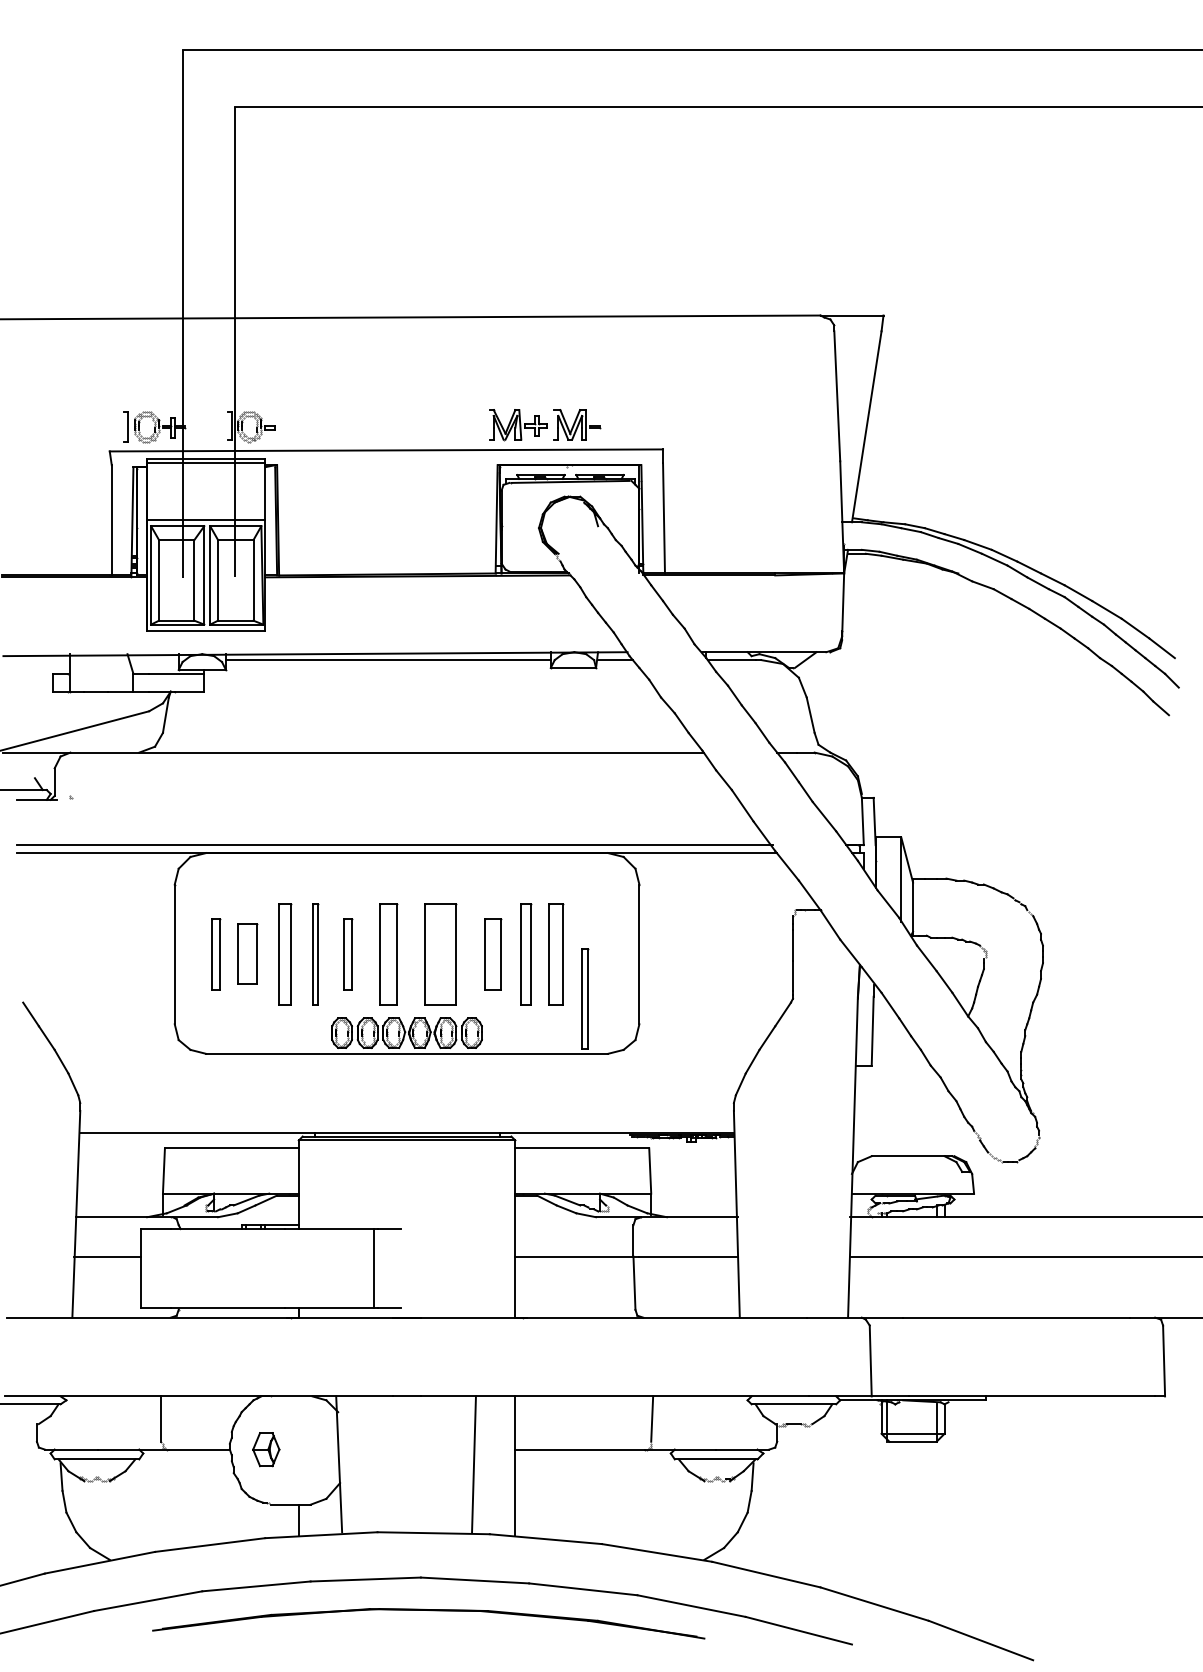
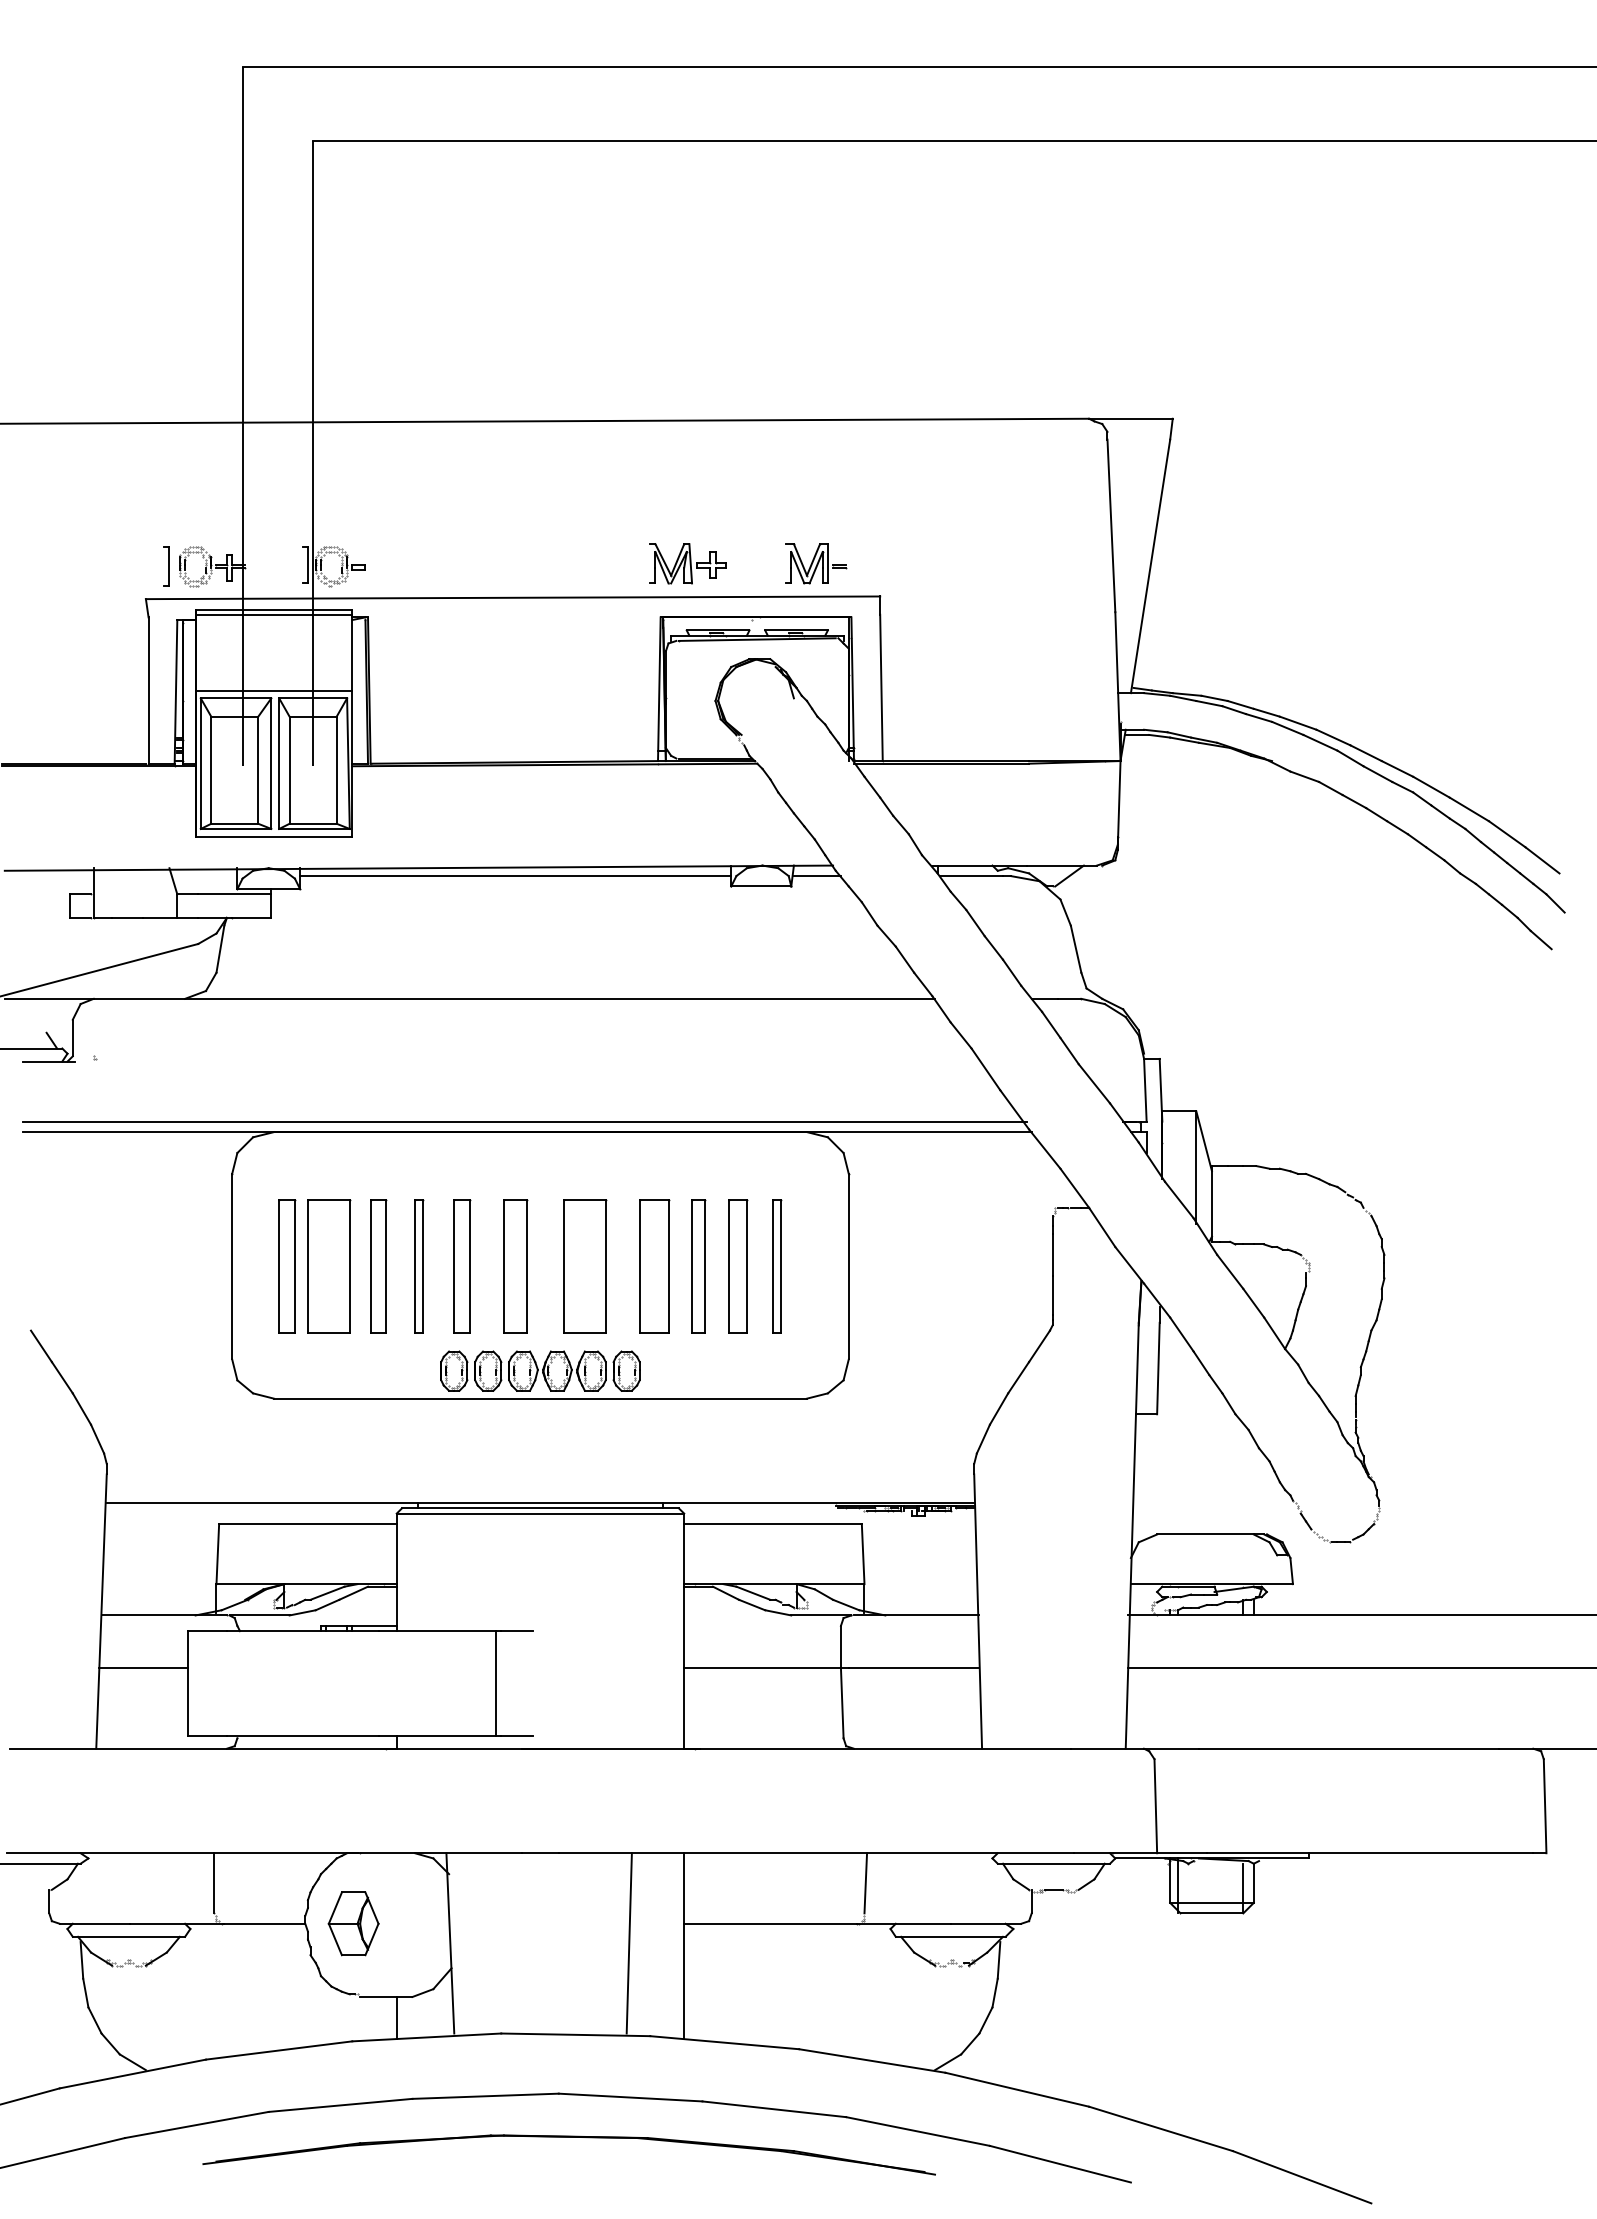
part: (577, 424) -> (816, 563), moved
part: (216, 954) -> (287, 1266), size x1.43
part: (248, 954) -> (329, 1266), size x1.67
part: (348, 954) -> (462, 1266), size x1.43
part: (492, 954) -> (654, 1266), size x1.43
part: (585, 998) -> (777, 1266), moved
part: (266, 1449) -> (353, 1923), size x1.43

